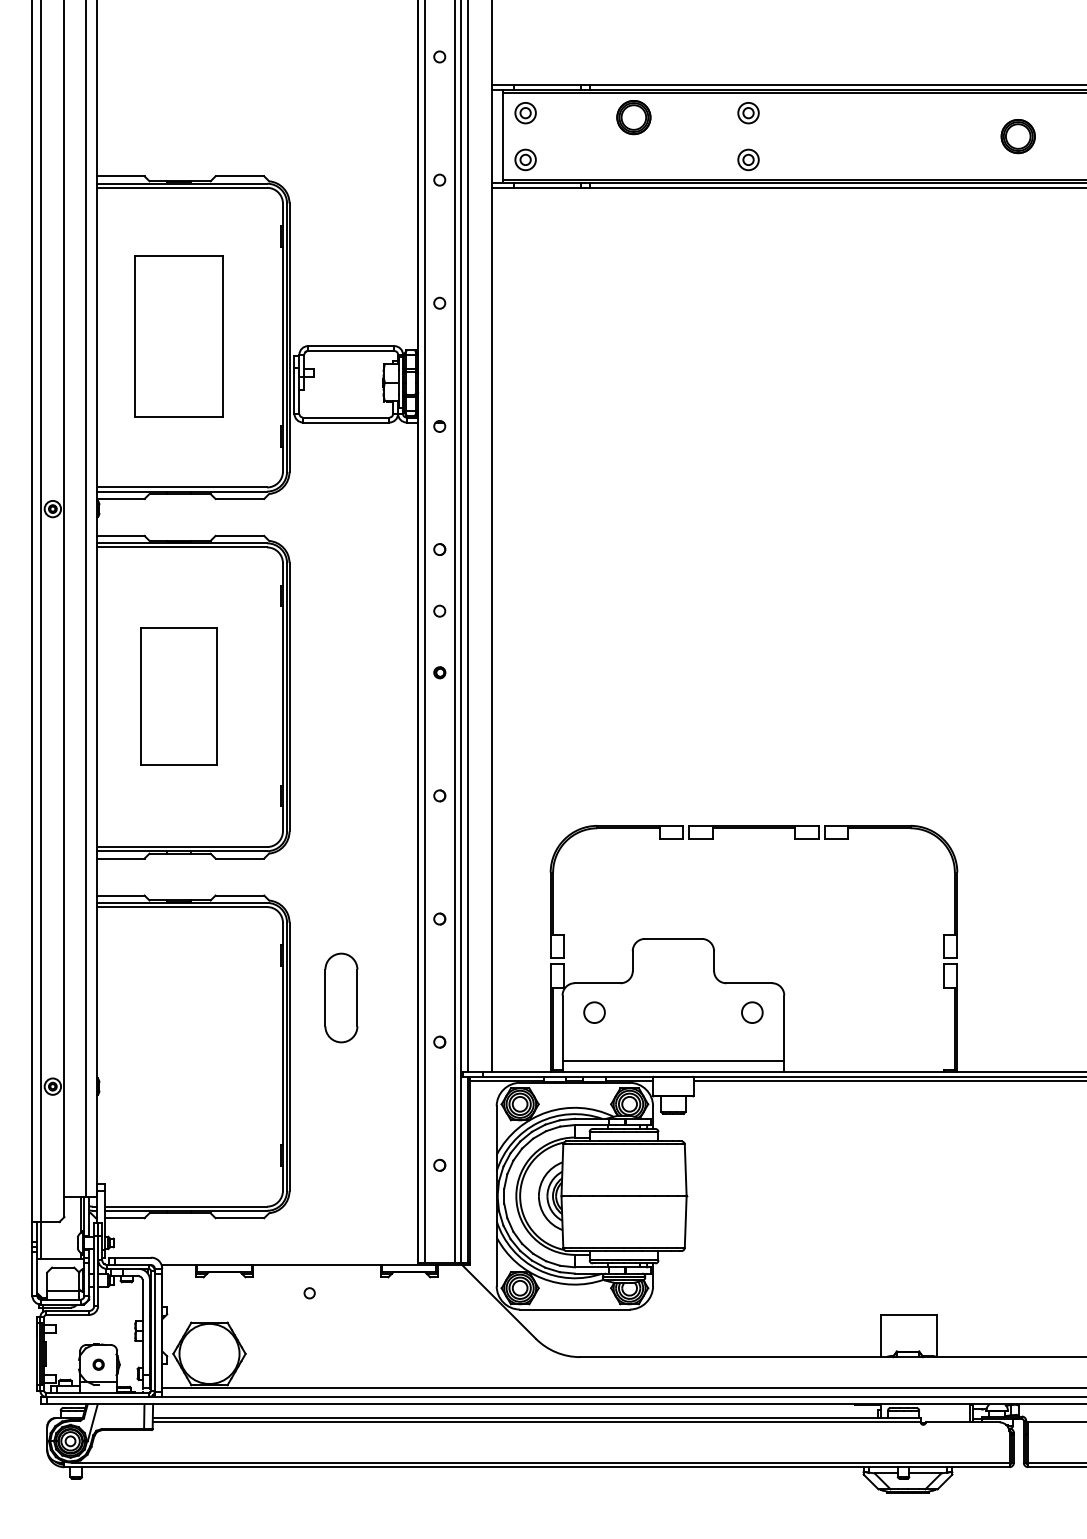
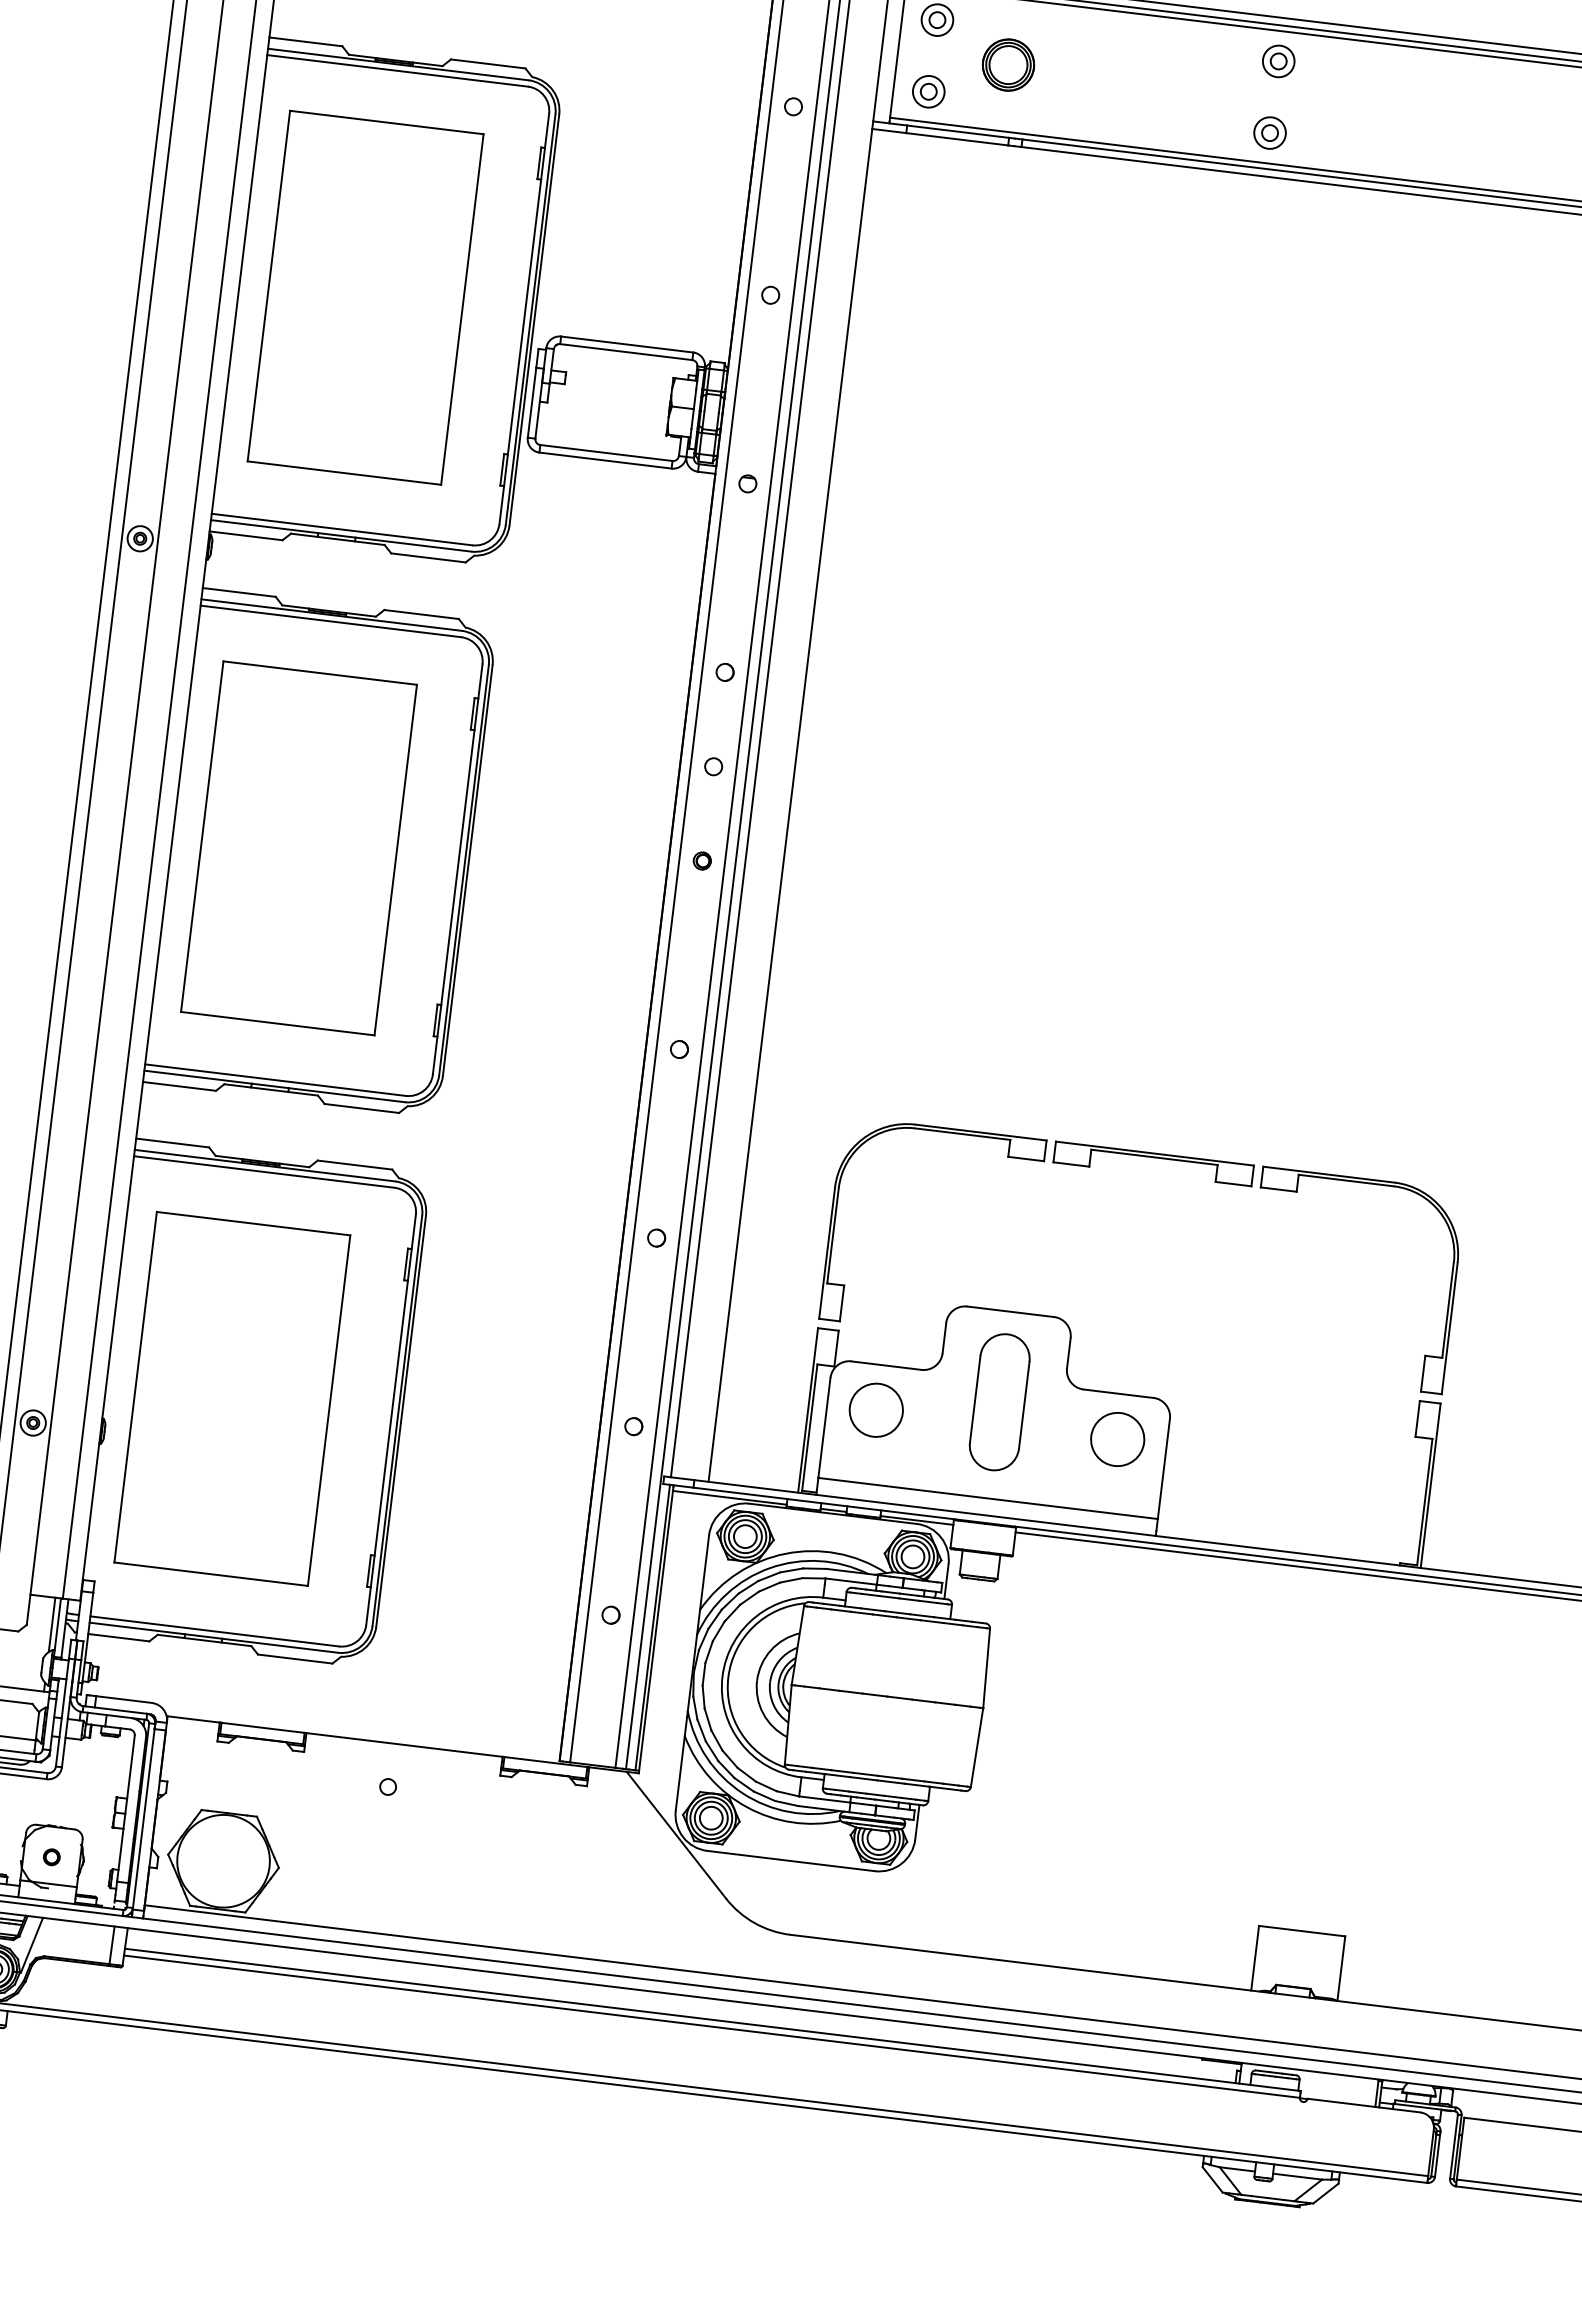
part: (633, 117) -> (1007, 64), moved
part: (178, 336) -> (364, 297), size x1.43
part: (178, 696) -> (297, 848), size x1.67
part: (341, 997) -> (999, 1401), moved
circle: (594, 1012) -> (876, 1409), size x1.67
circle: (752, 1012) -> (1118, 1439), size x1.67
part: (178, 1055) -> (231, 1398), added

